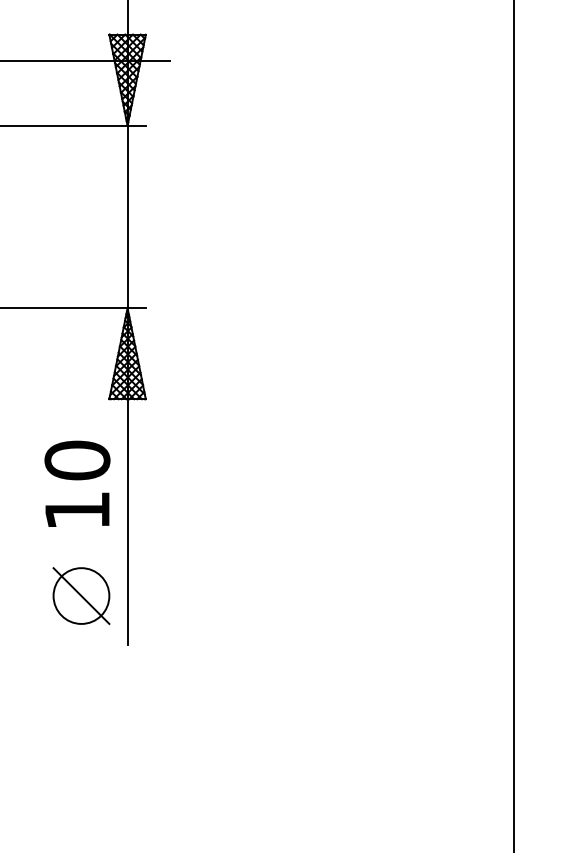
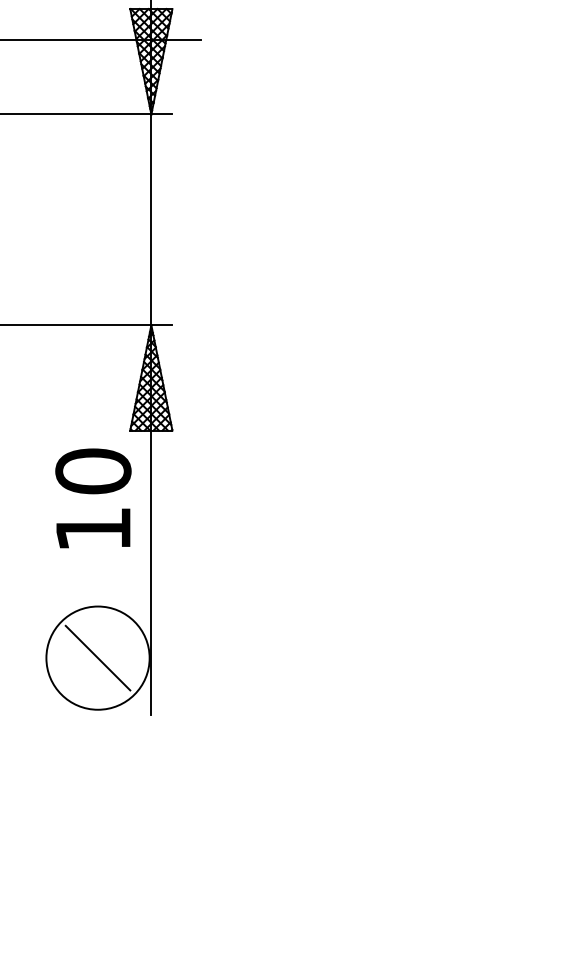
text: (77, 483) -> (93, 497), moved
circle: (81, 595) -> (98, 657), size x1.6

